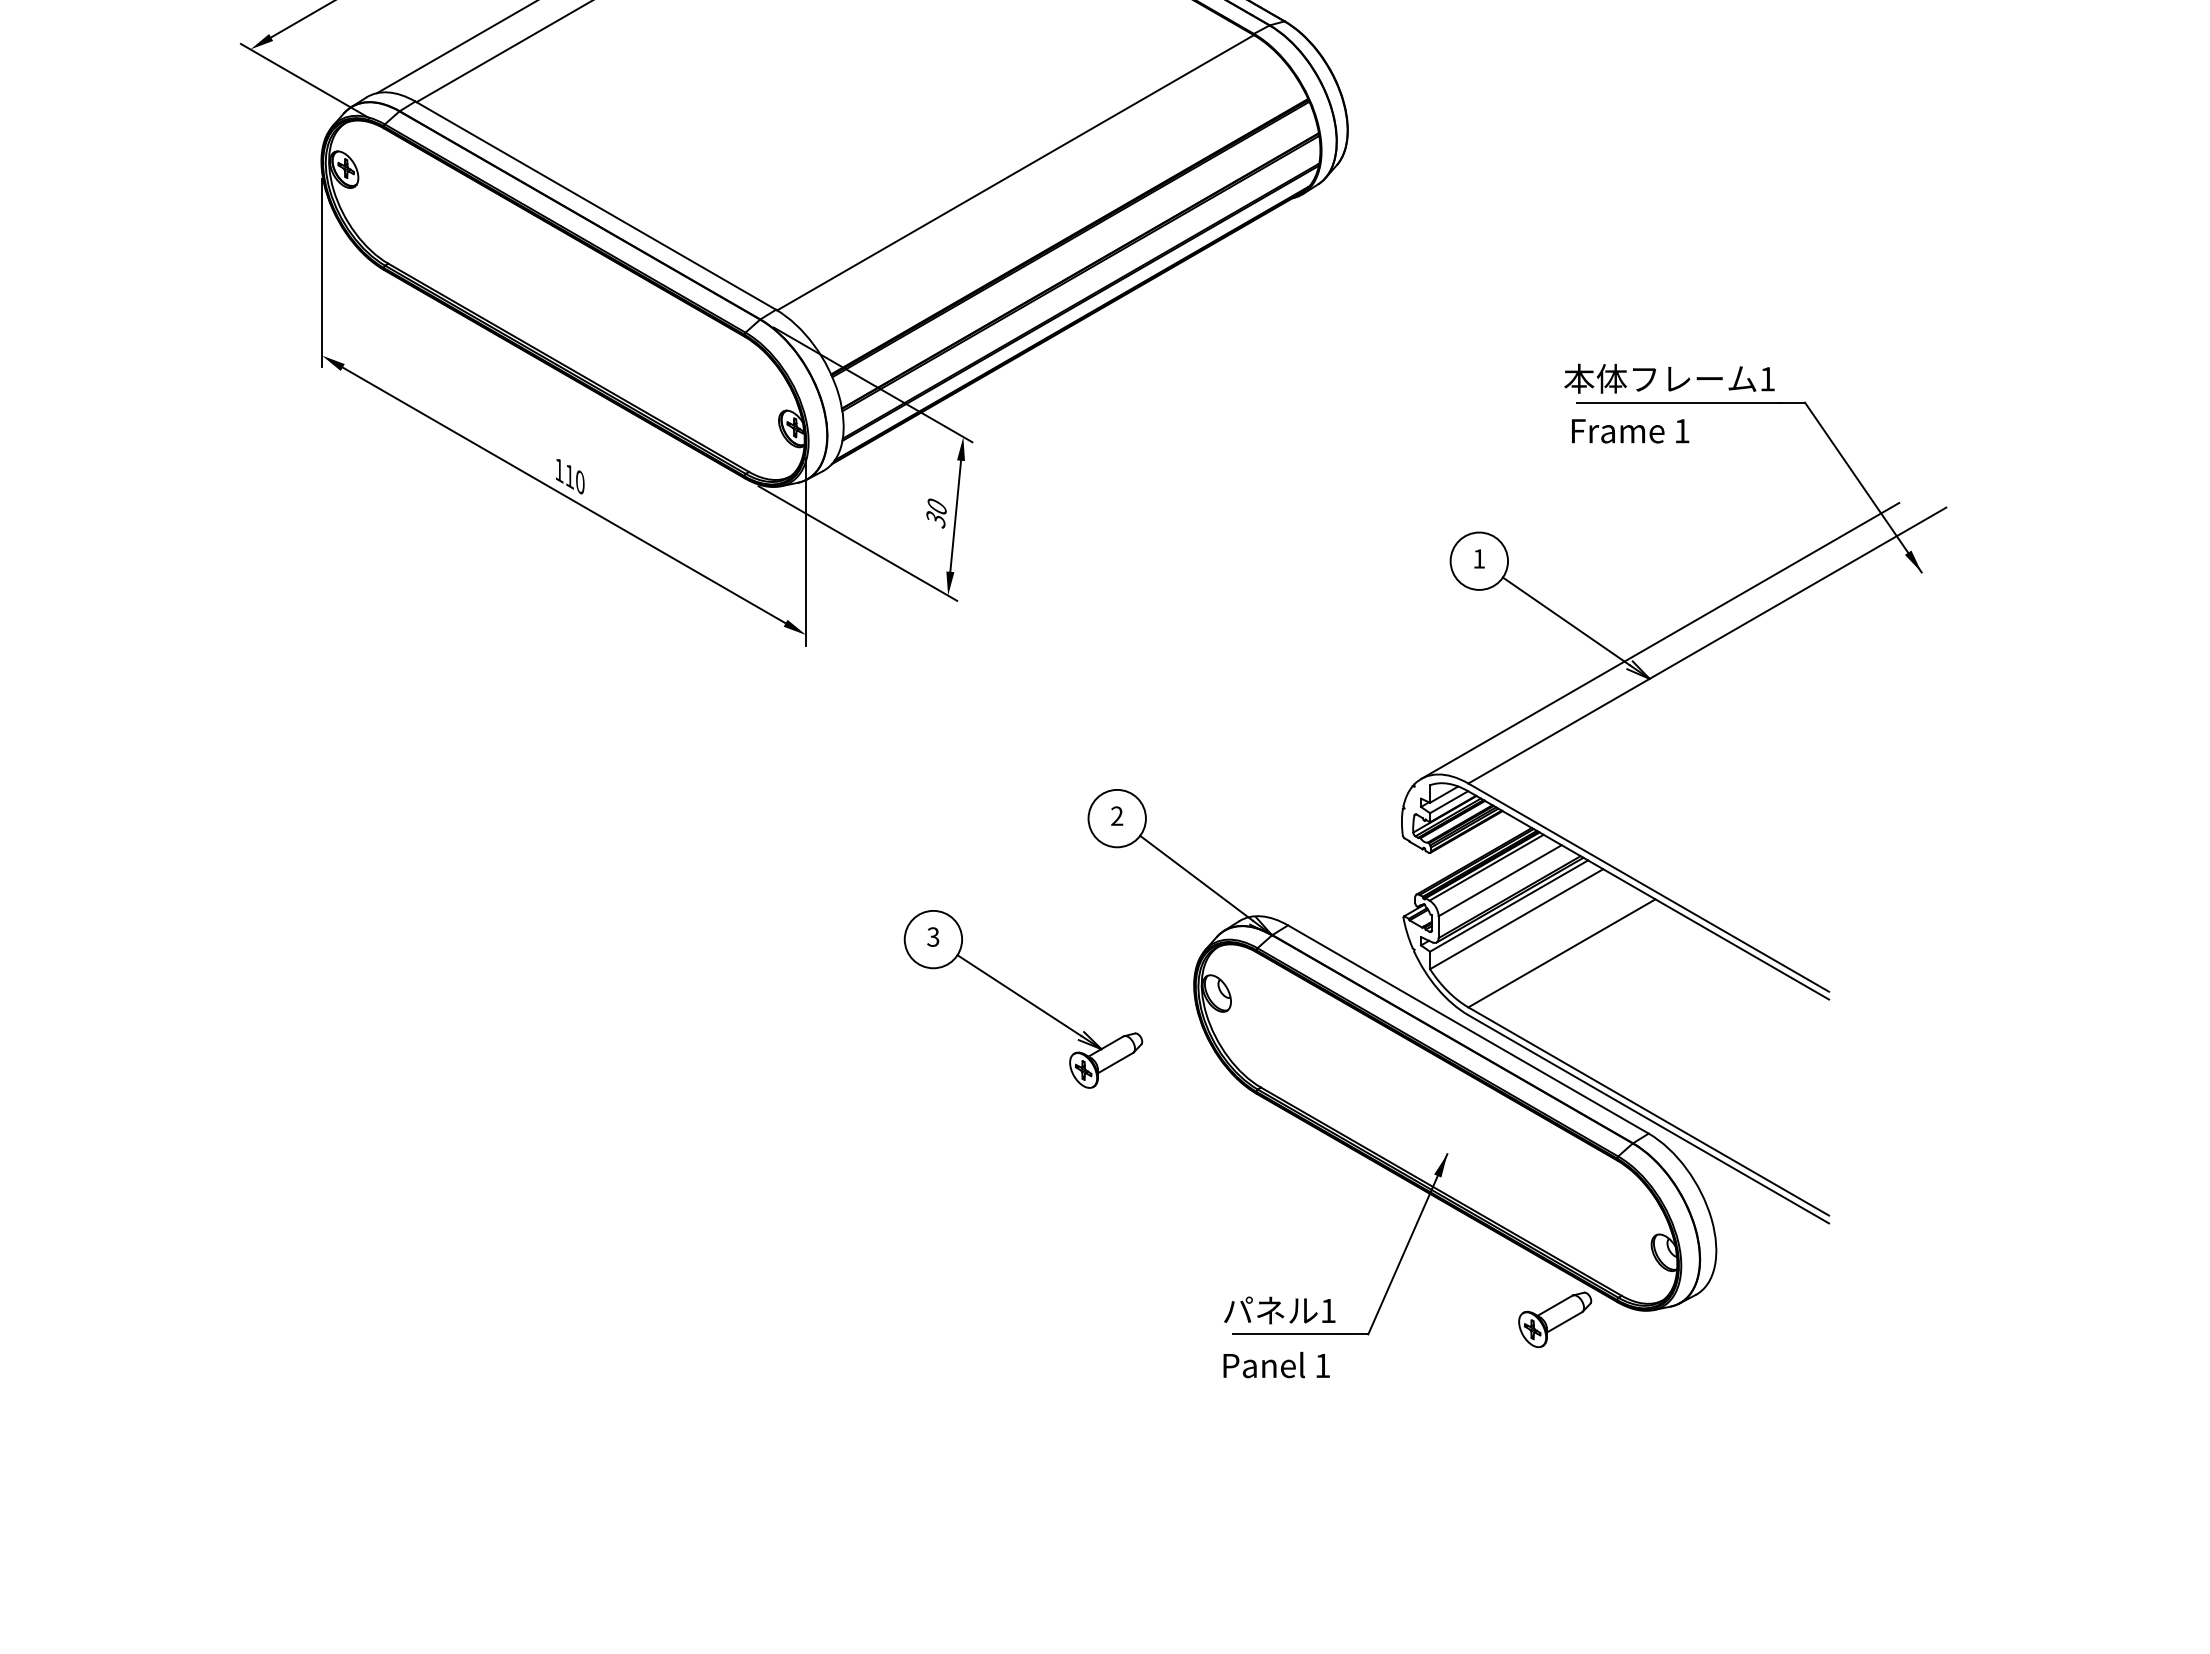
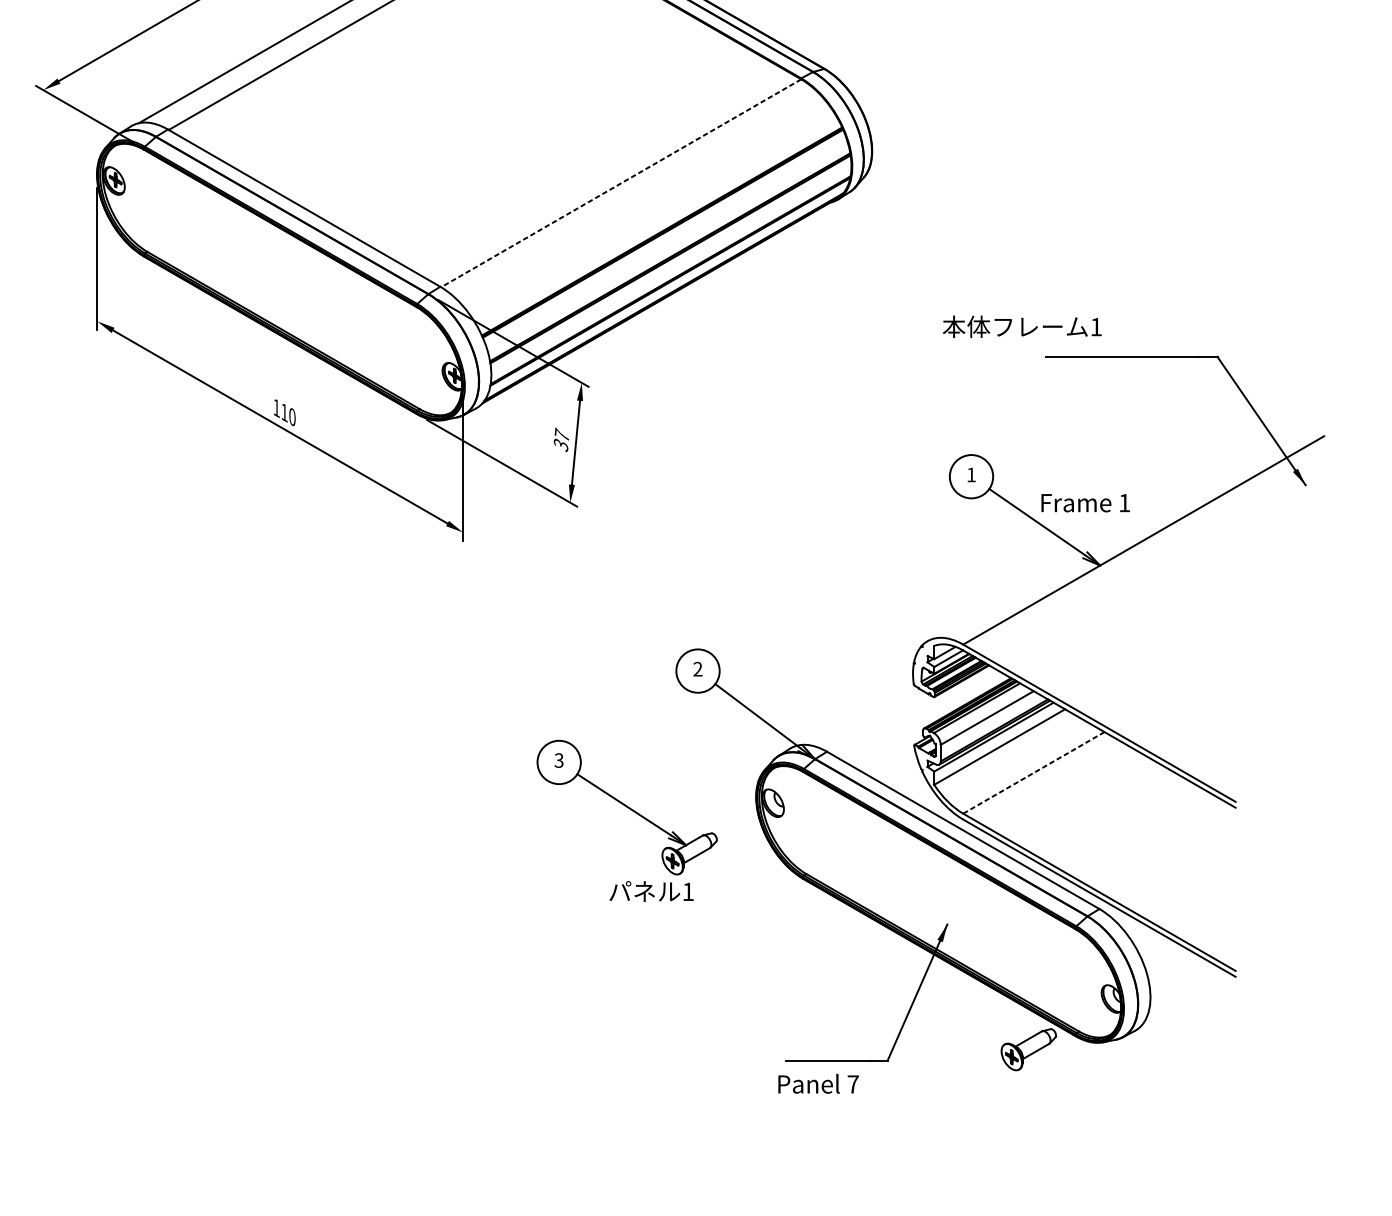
line: (1015, 173) -> (621, 183), solid -> dashed
text: (1669, 378) -> (1022, 326), moved
text: (1630, 431) -> (1085, 503), moved
text: (936, 505) -> (561, 434), 30 -> 37
line: (1660, 640) -> (1108, 536), removed
line: (1561, 953) -> (1033, 772), solid -> dashed
text: (1279, 1310) -> (651, 891), moved
text: (1322, 1365) -> (853, 1084), 1 -> 7

